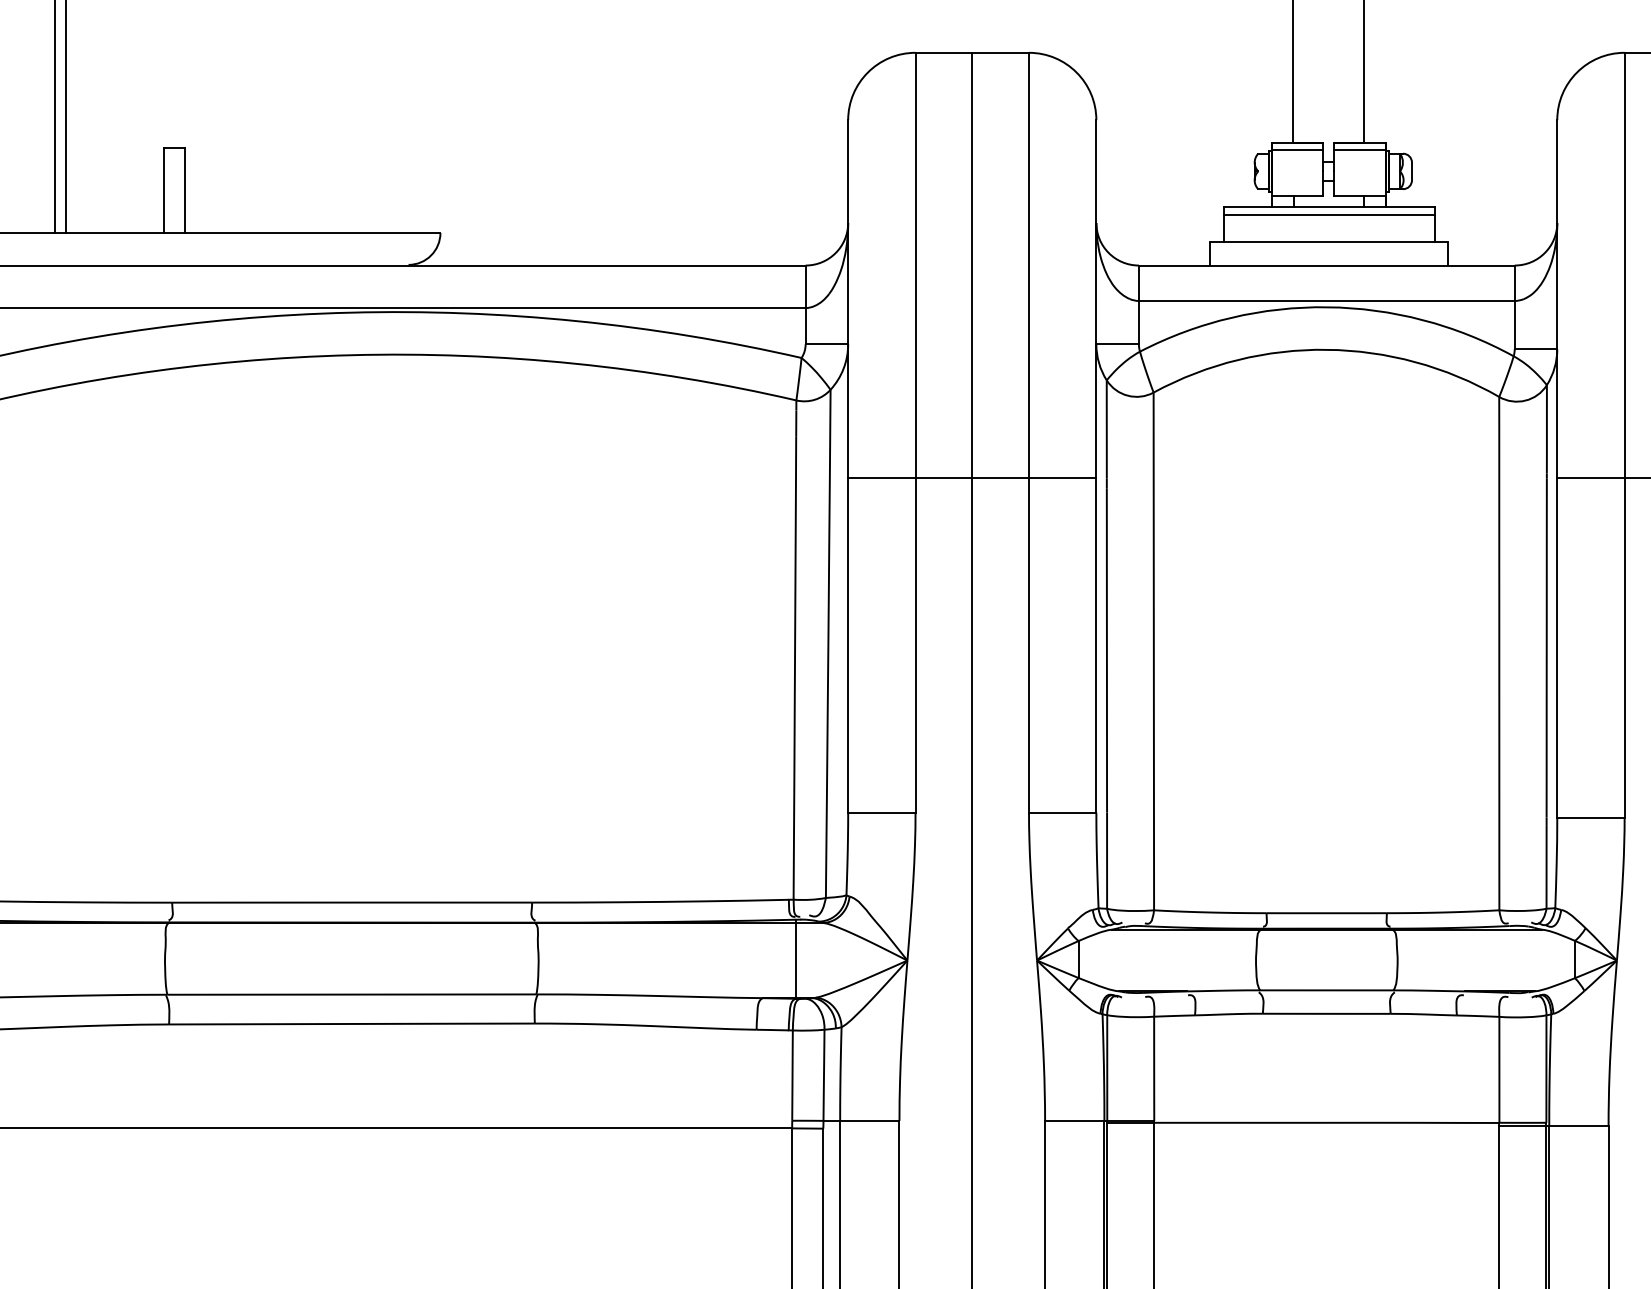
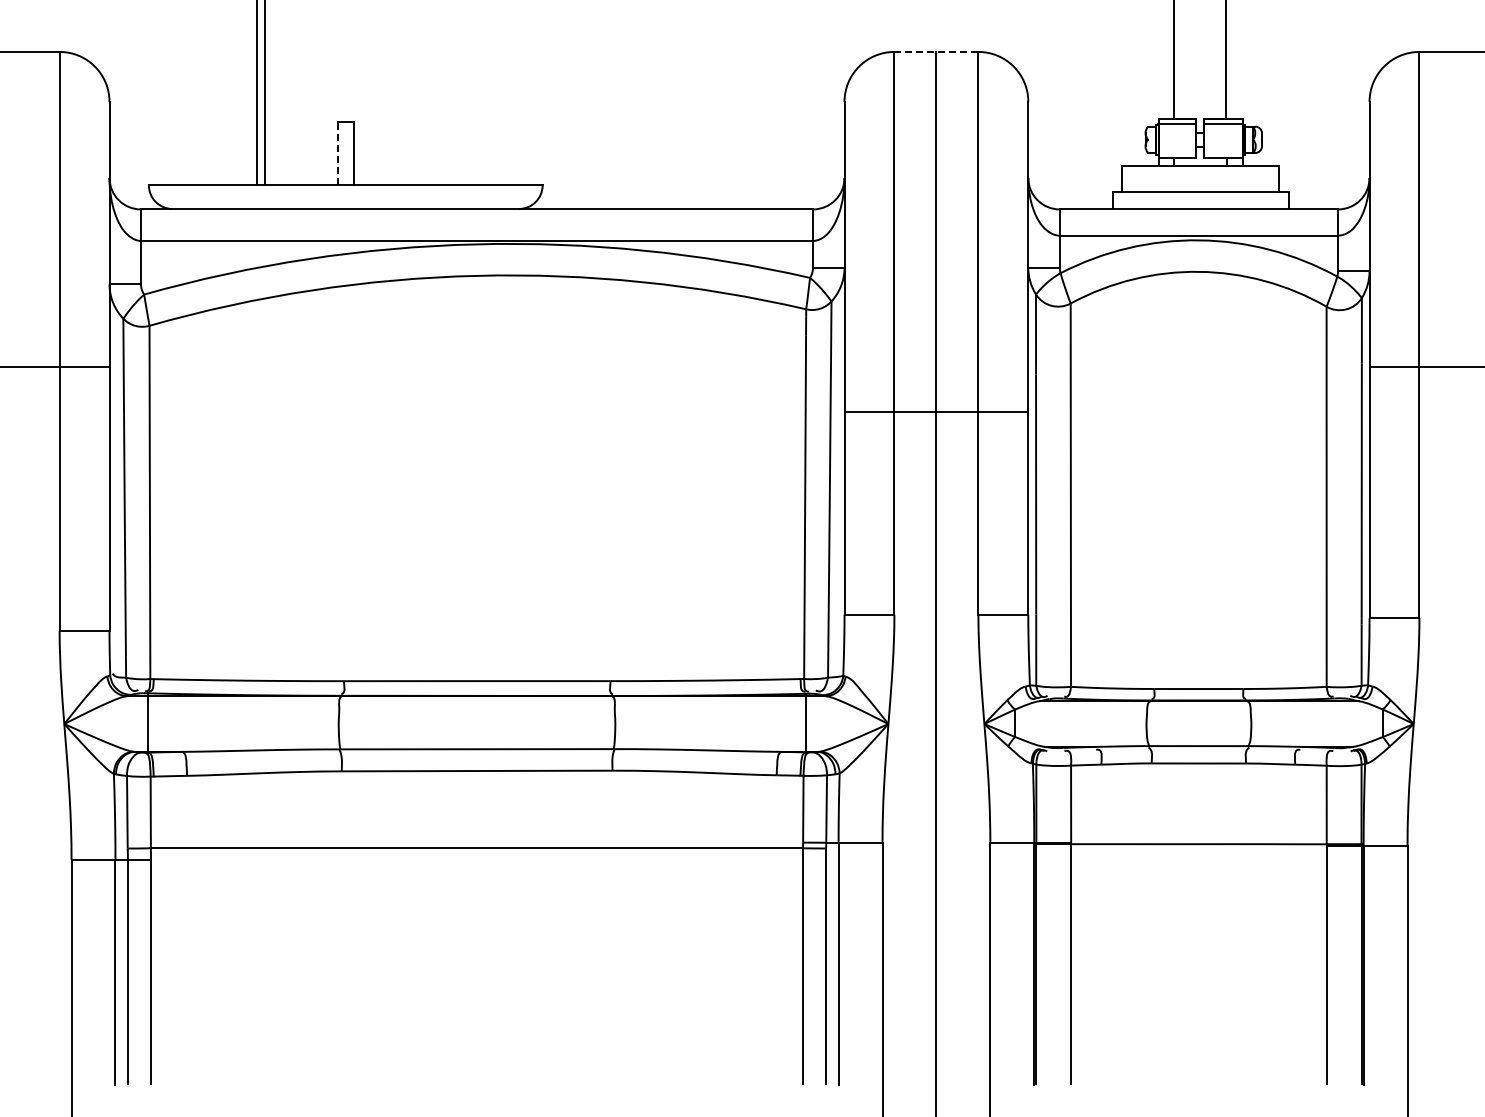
line: (971, 52) -> (935, 51), solid -> dashed
line: (163, 189) -> (337, 153), solid -> dashed
line: (1328, 215) -> (1200, 172), removed
line: (972, 477) -> (936, 411), moved

